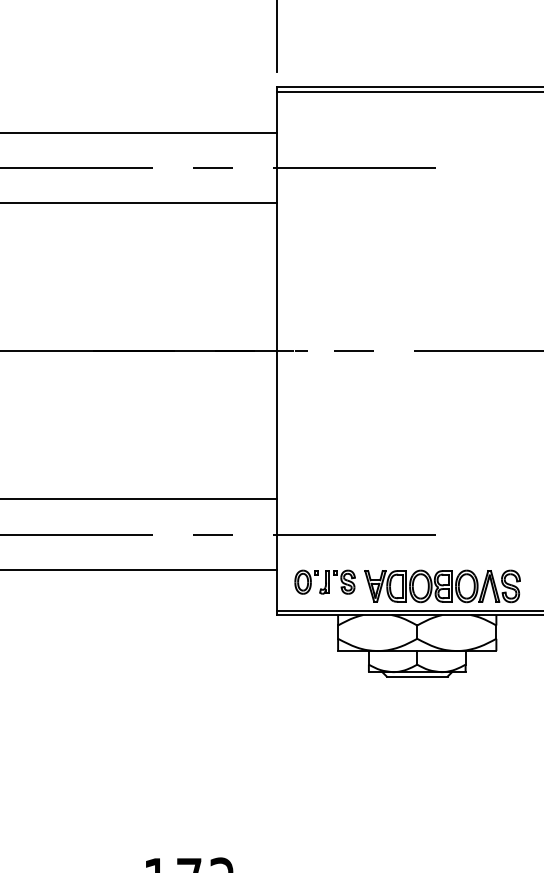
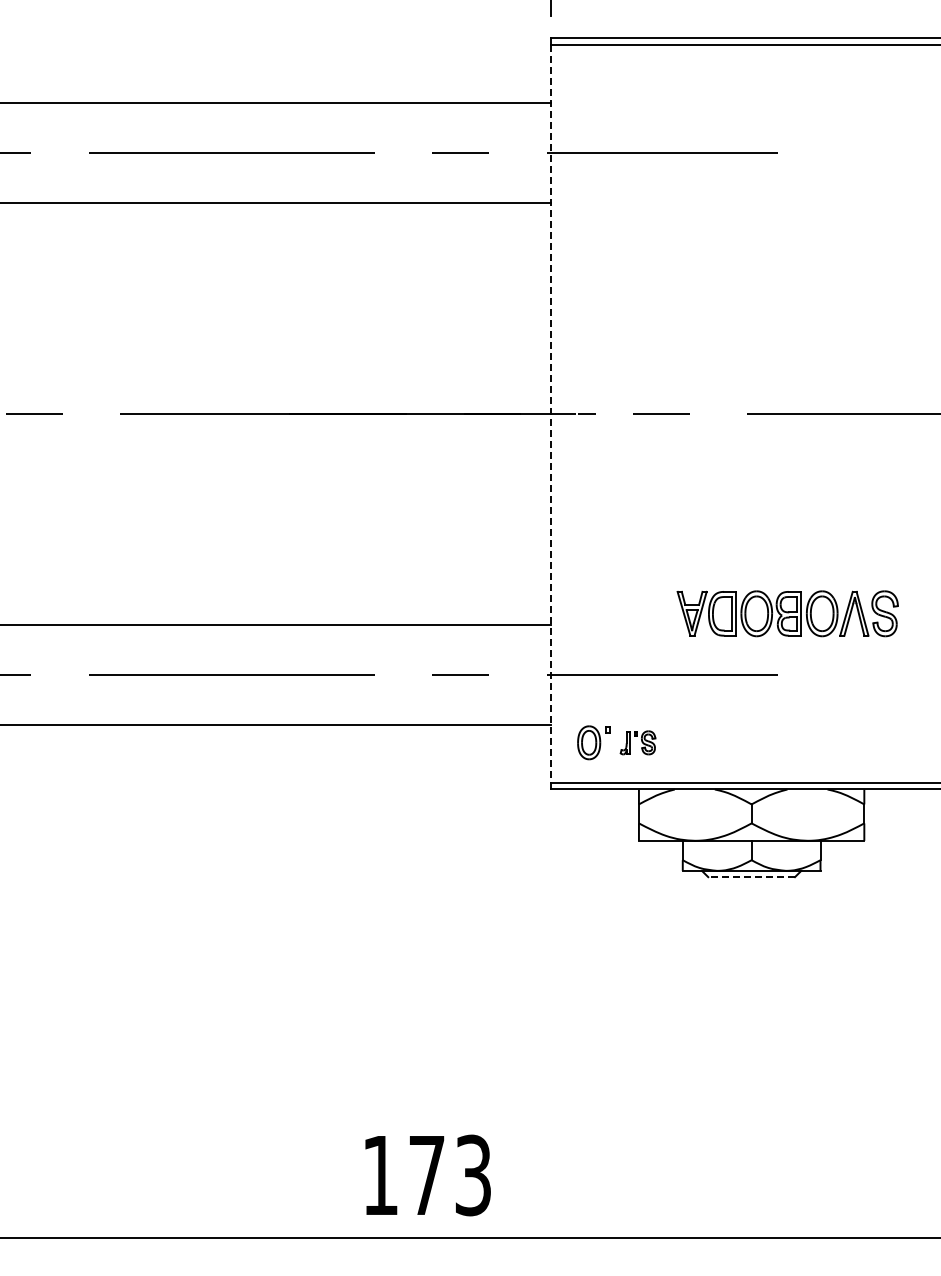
line: (276, 351) -> (551, 414), solid -> dashed
part: (337, 582) -> (637, 742), size x0.7
part: (442, 586) -> (787, 613), moved
line: (417, 676) -> (751, 877), solid -> dashed

